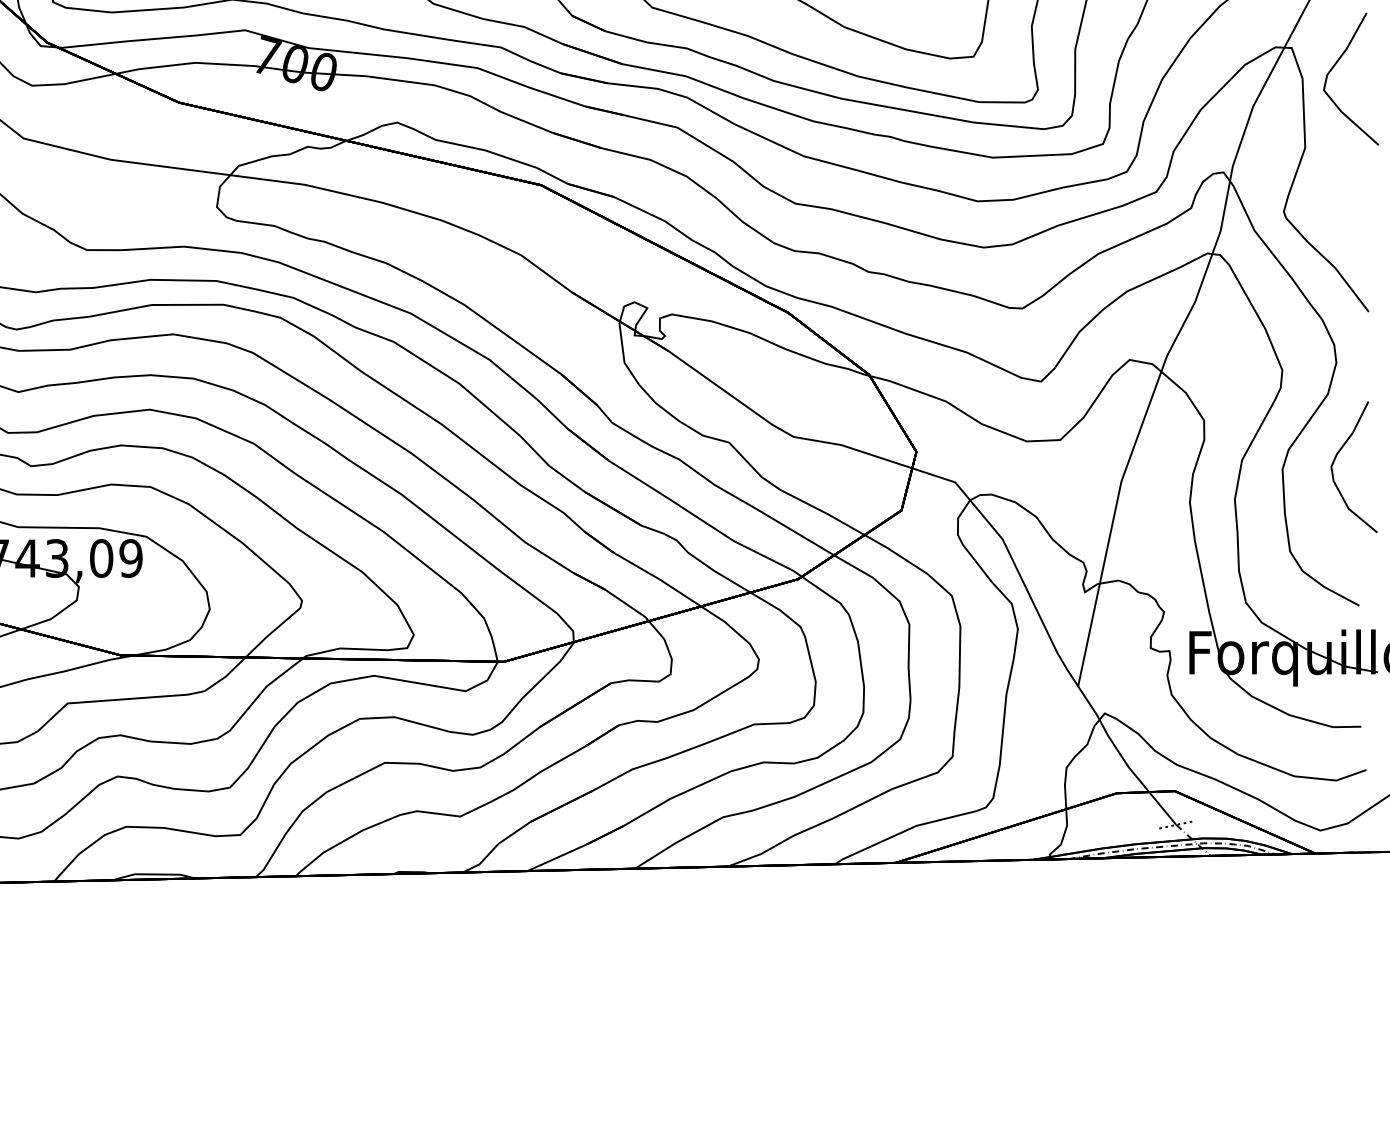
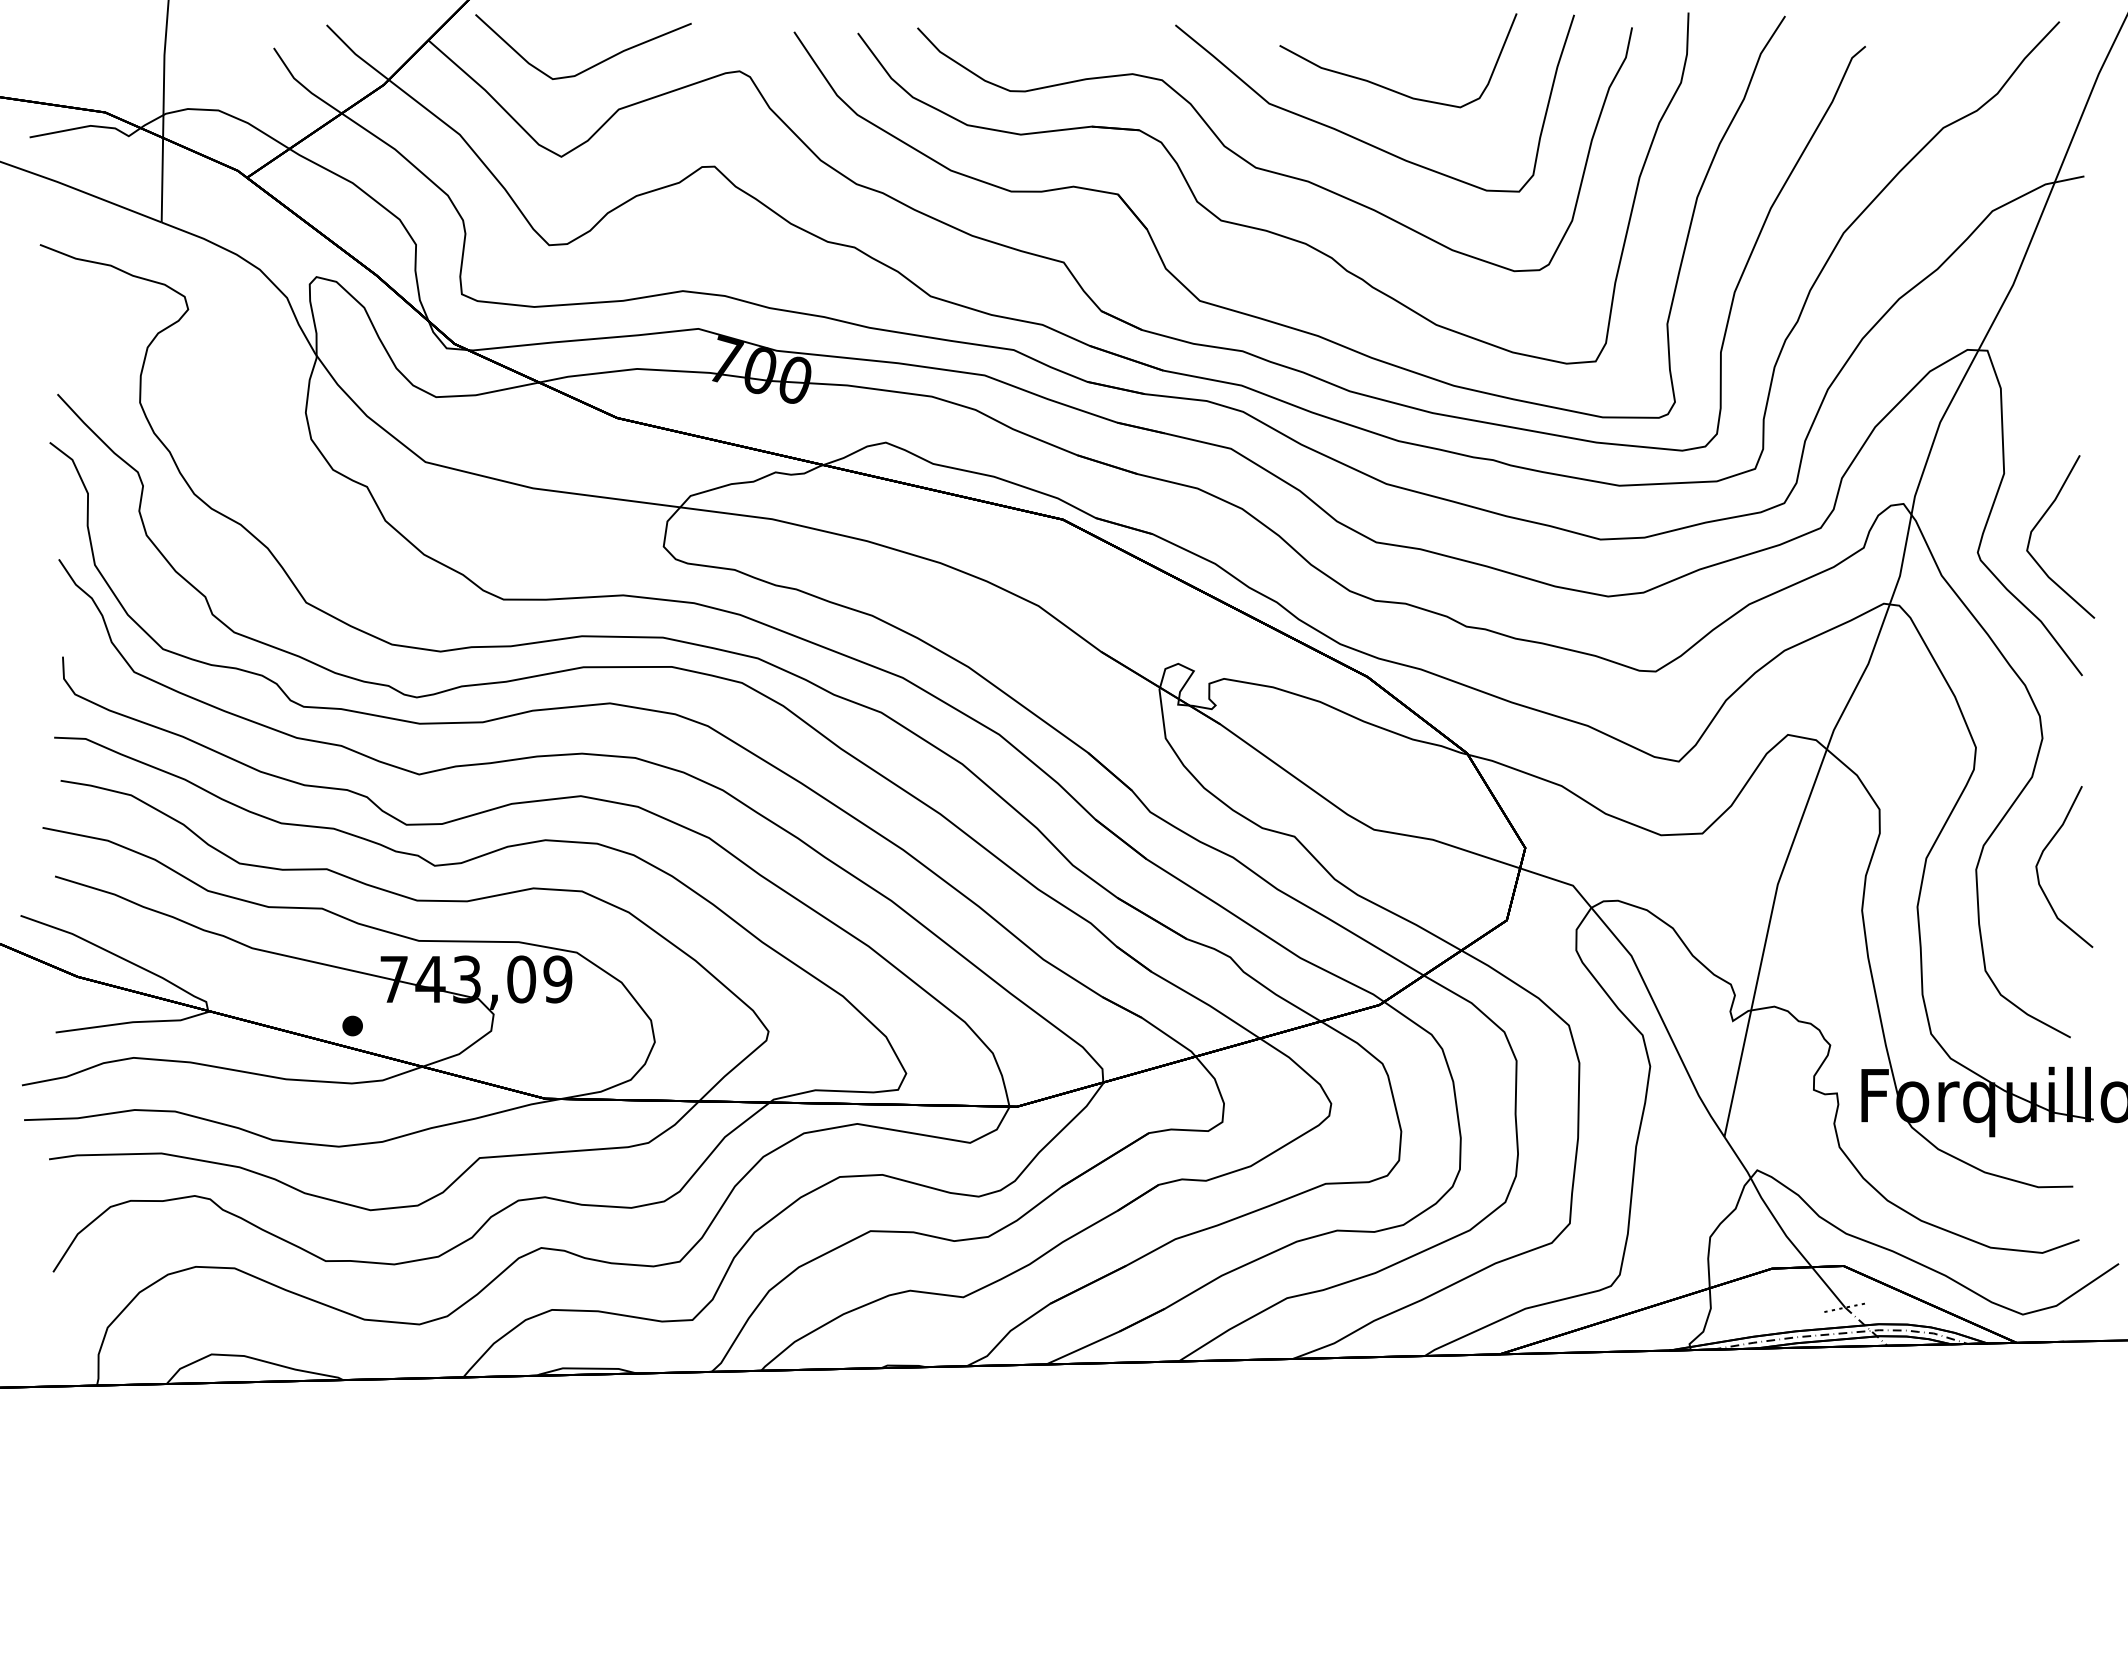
curve: (1334, 66) -> (2040, 521), moved

